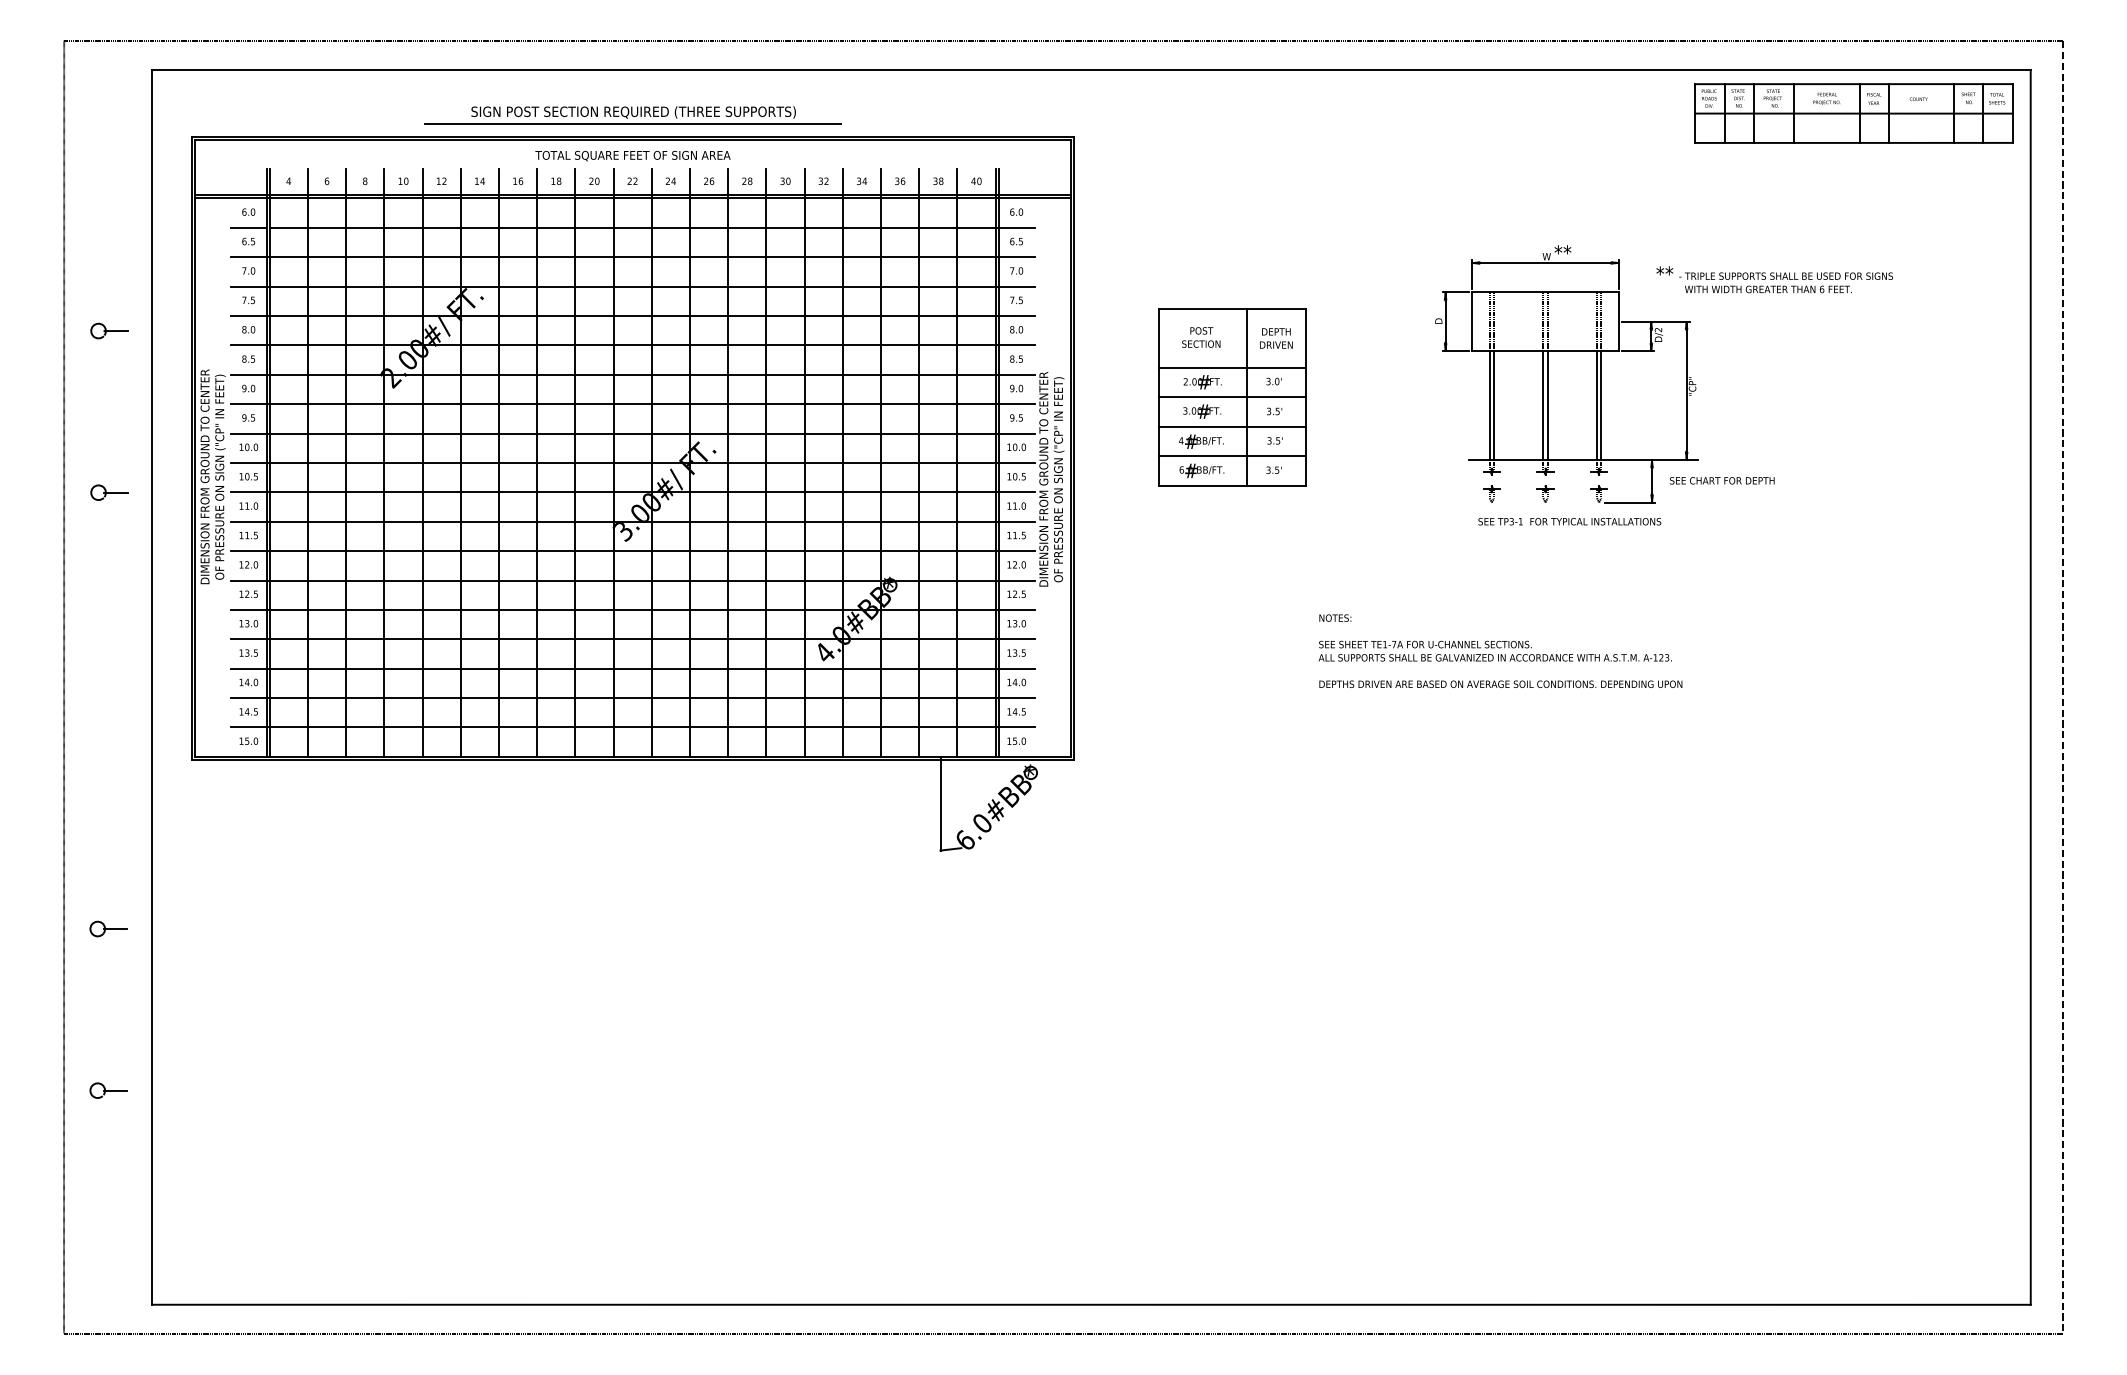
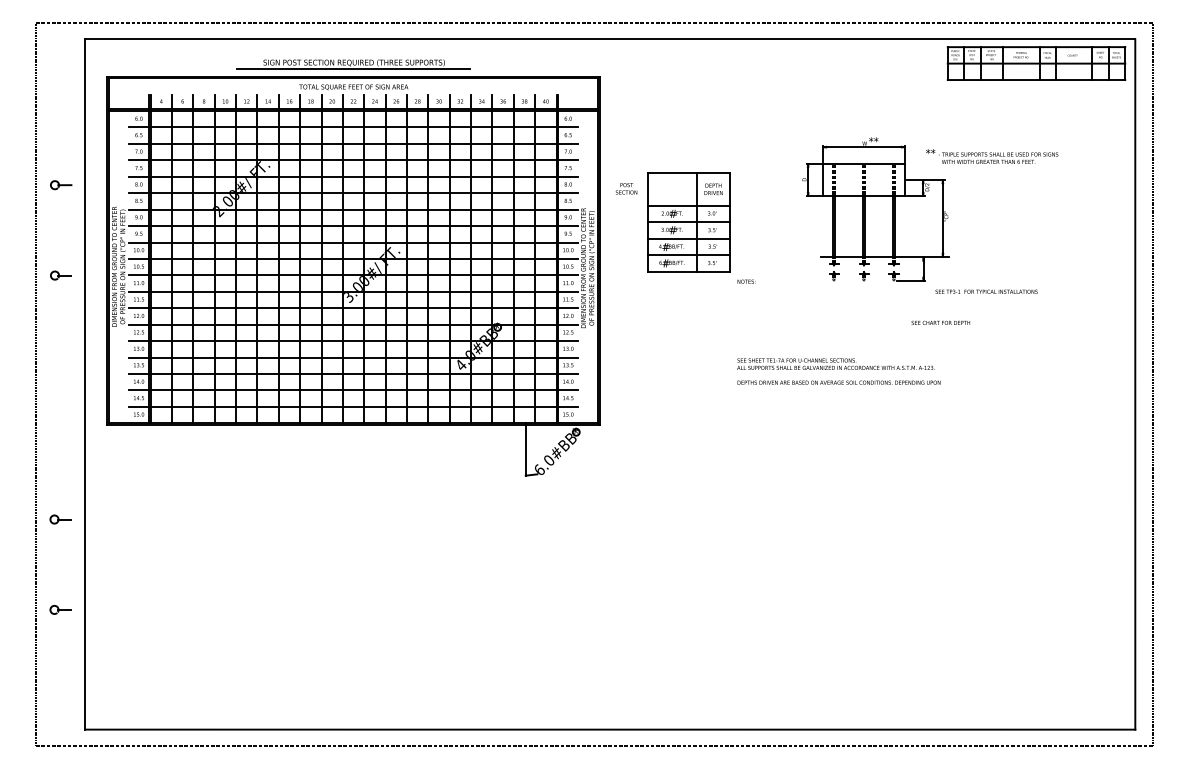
text: (1201, 336) -> (626, 188), moved
text: (1721, 480) -> (940, 322), moved
text: (1569, 521) -> (986, 291), moved
text: (1335, 617) -> (746, 281), moved

